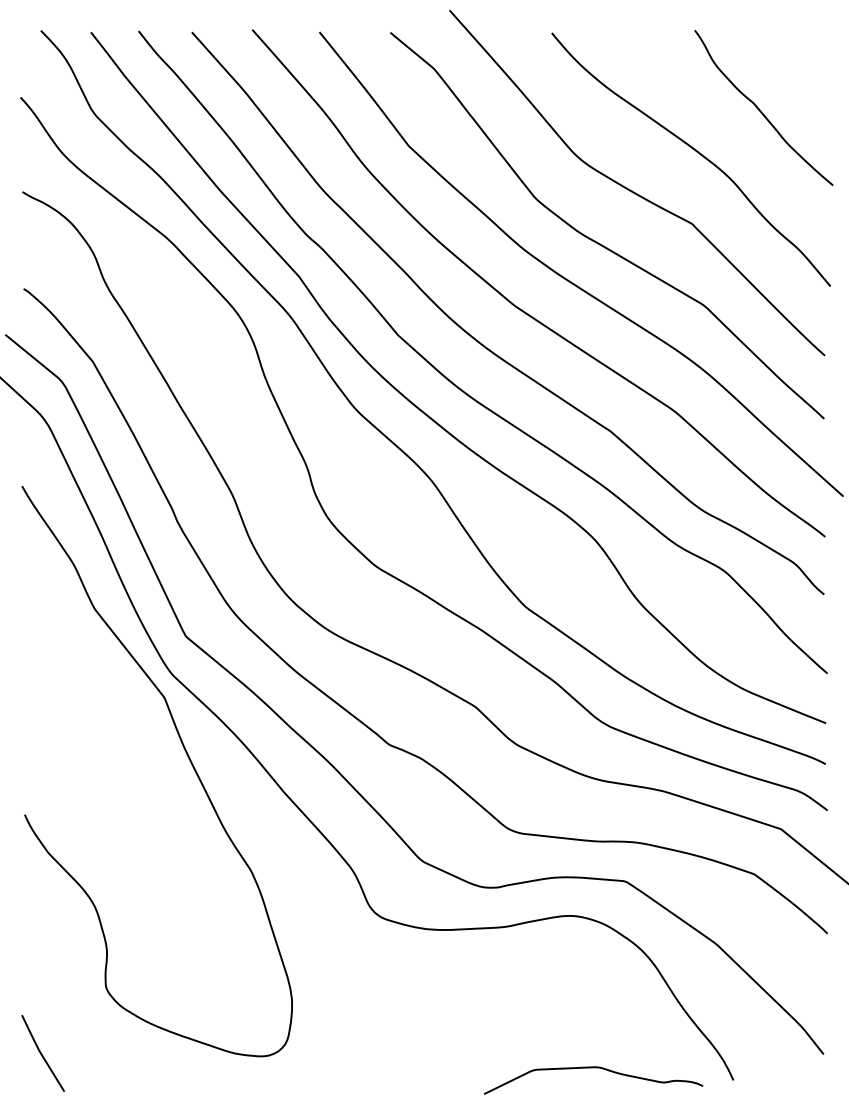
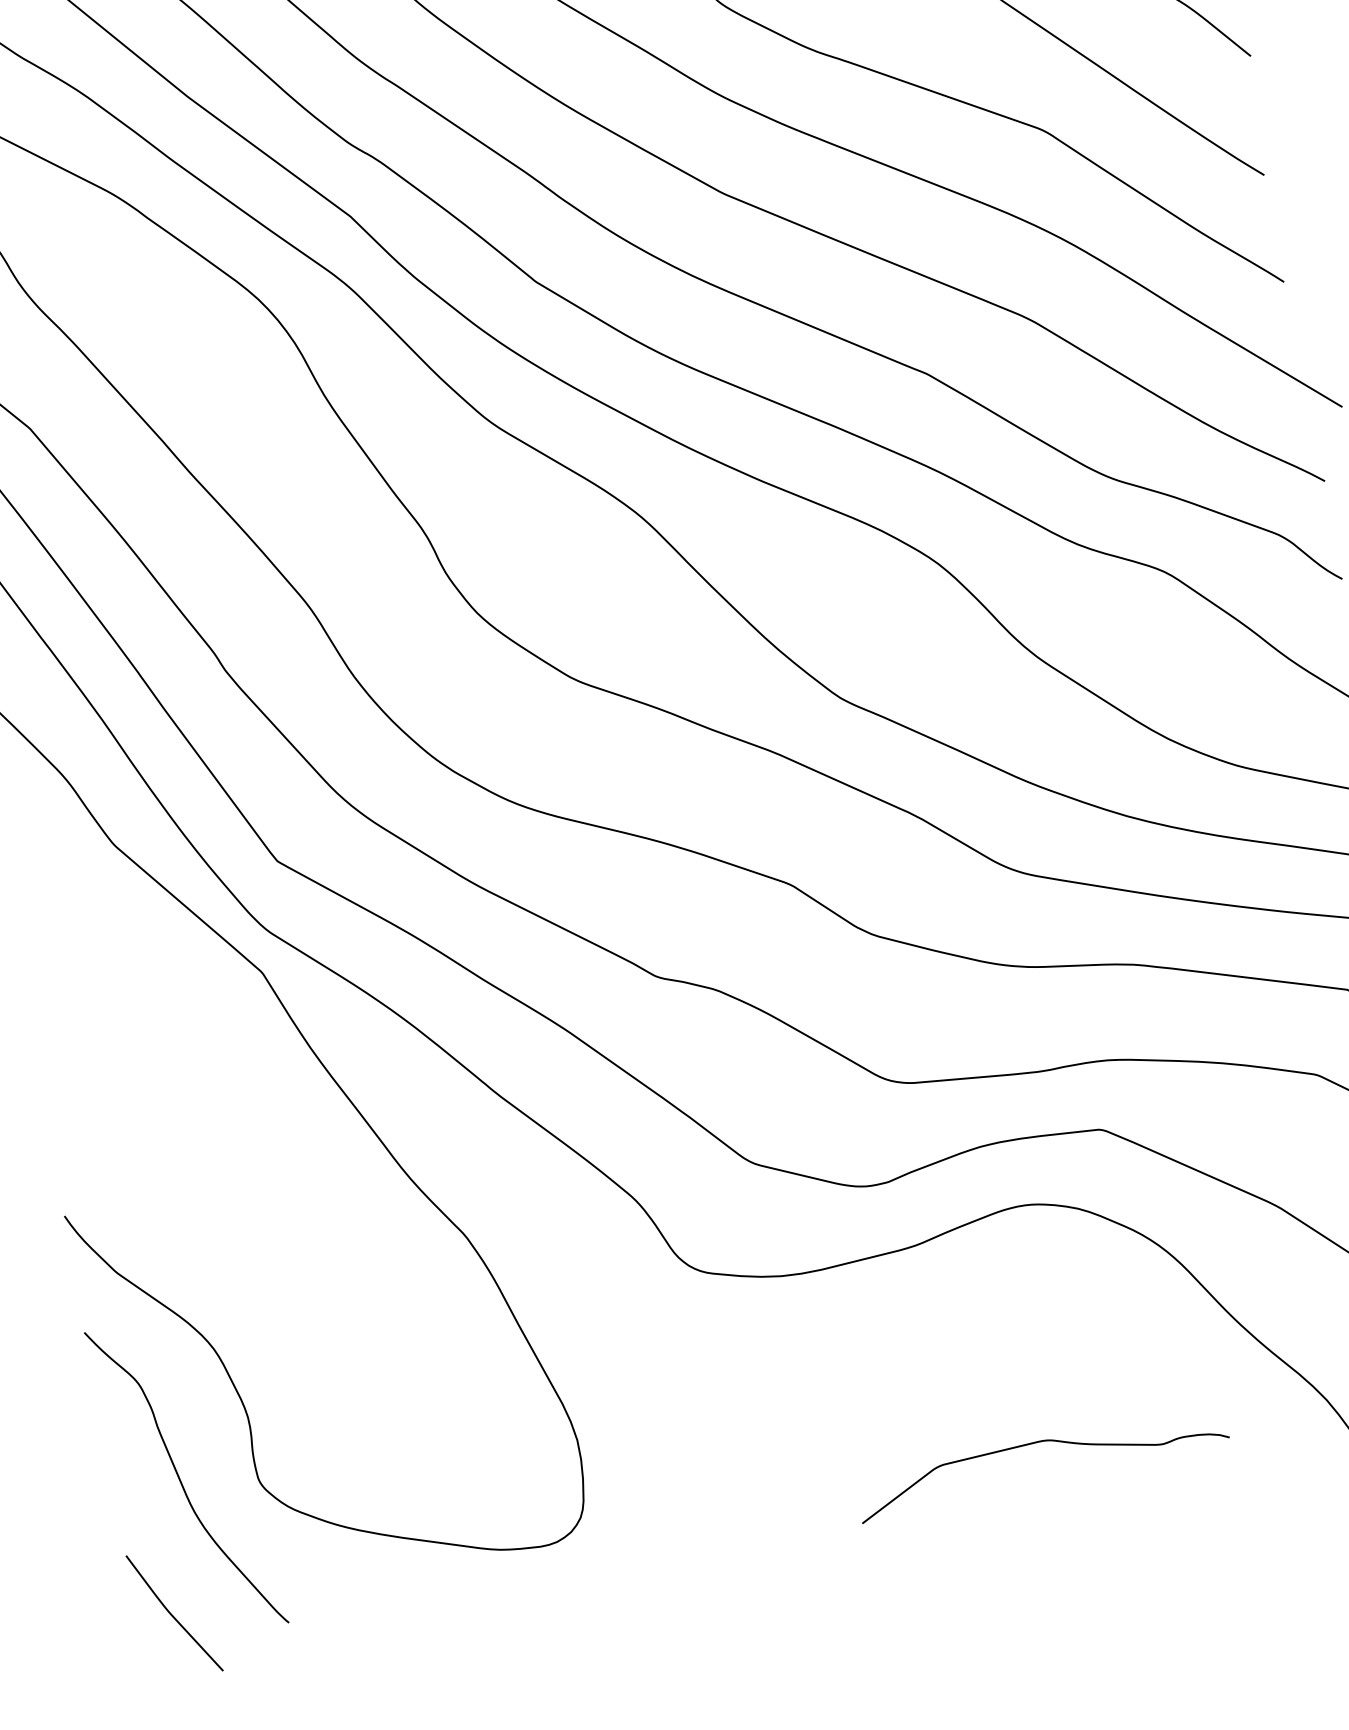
curve: (62, 978) -> (182, 1480), added
curve: (593, 1068) -> (1038, 1443), moved

